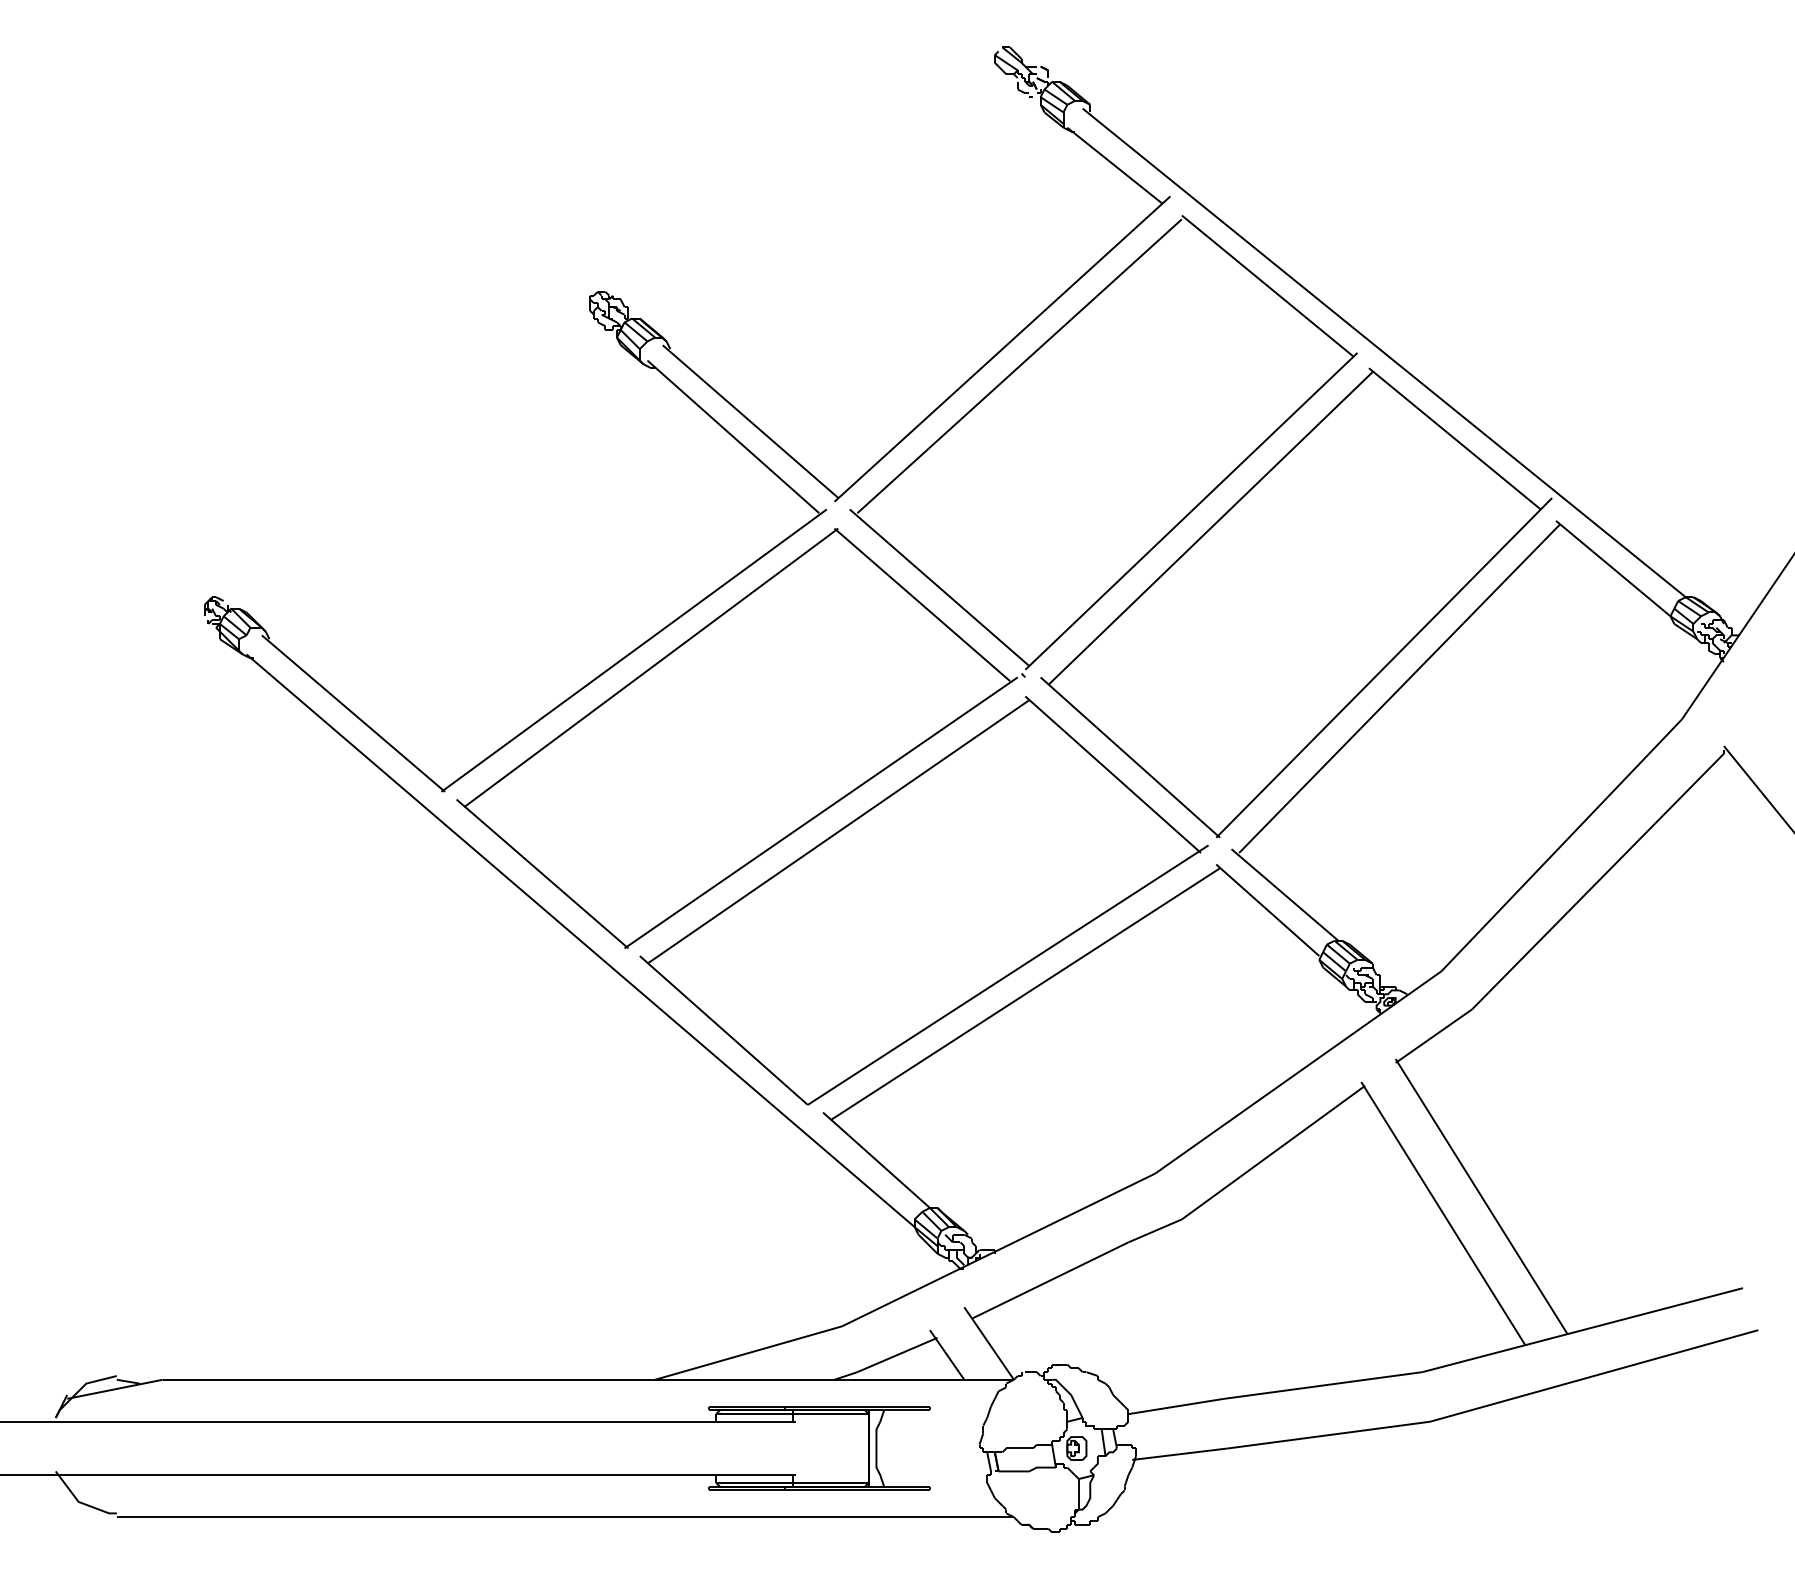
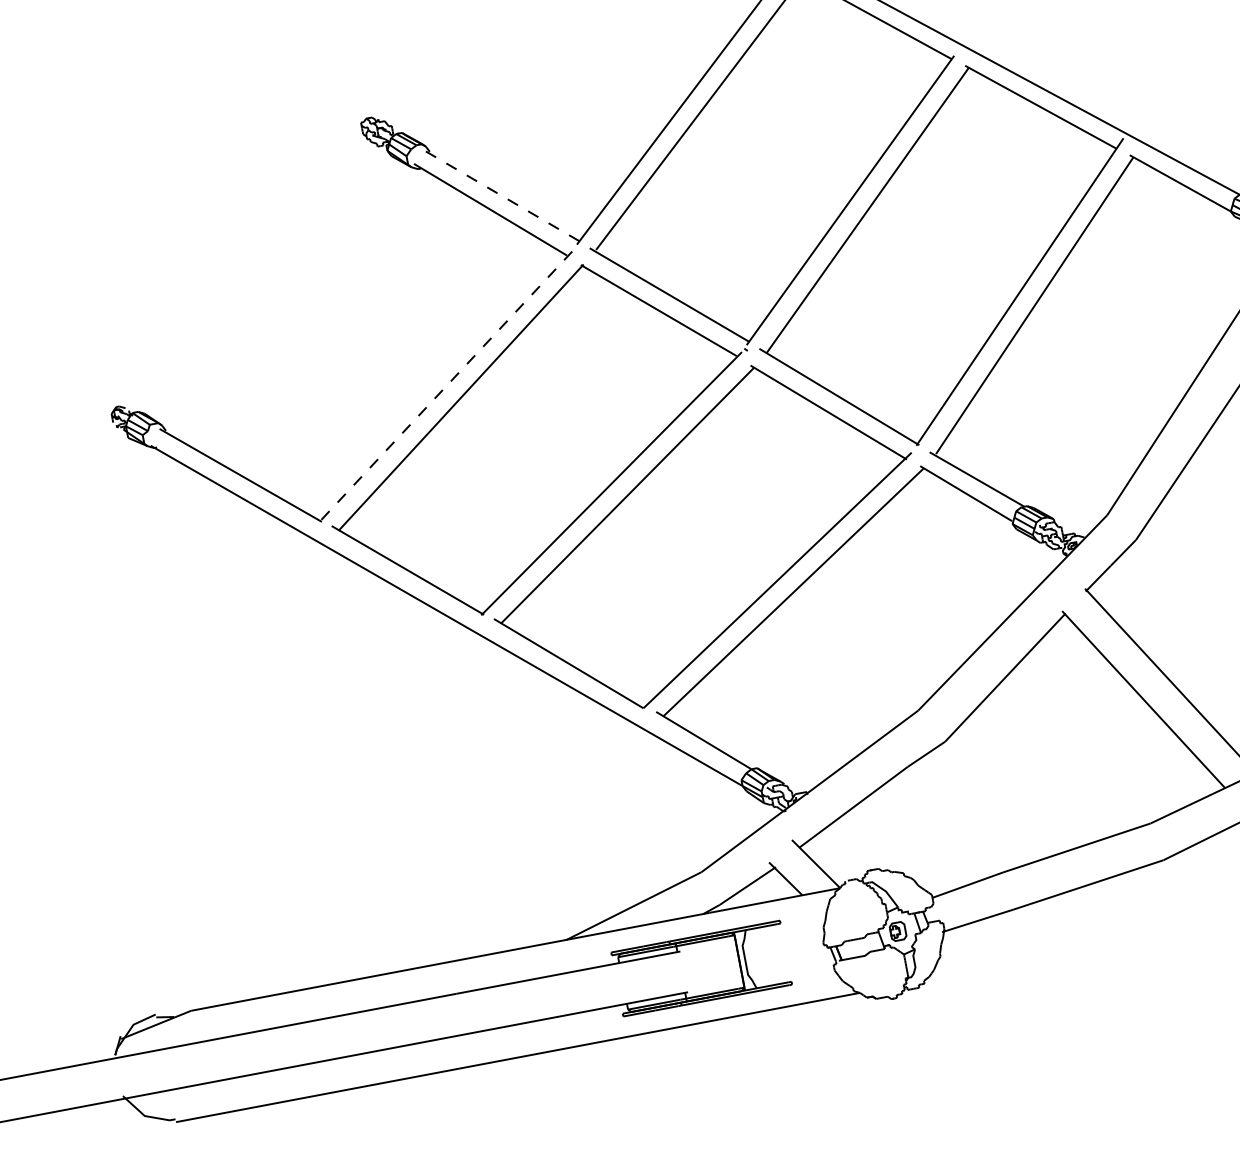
line: (750, 421) -> (501, 195), solid -> dashed
line: (634, 650) -> (445, 386), solid -> dashed

